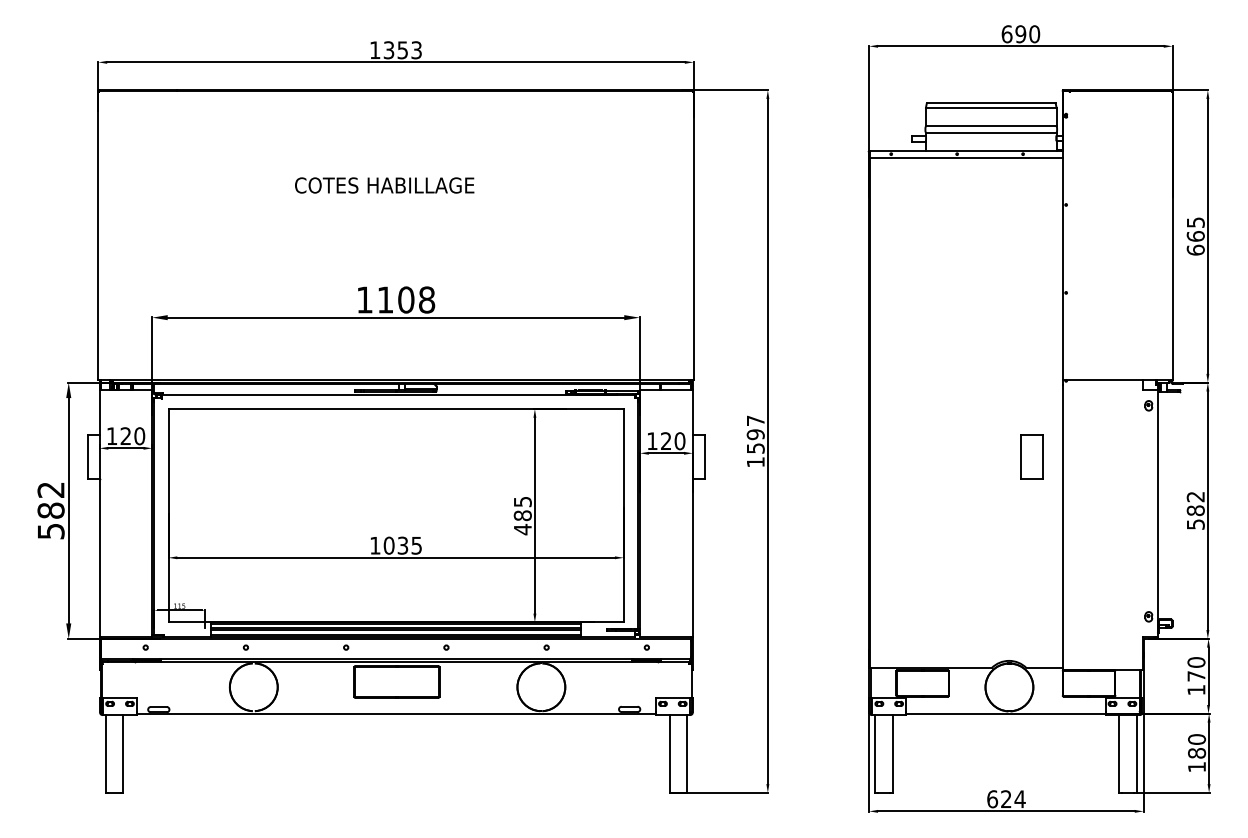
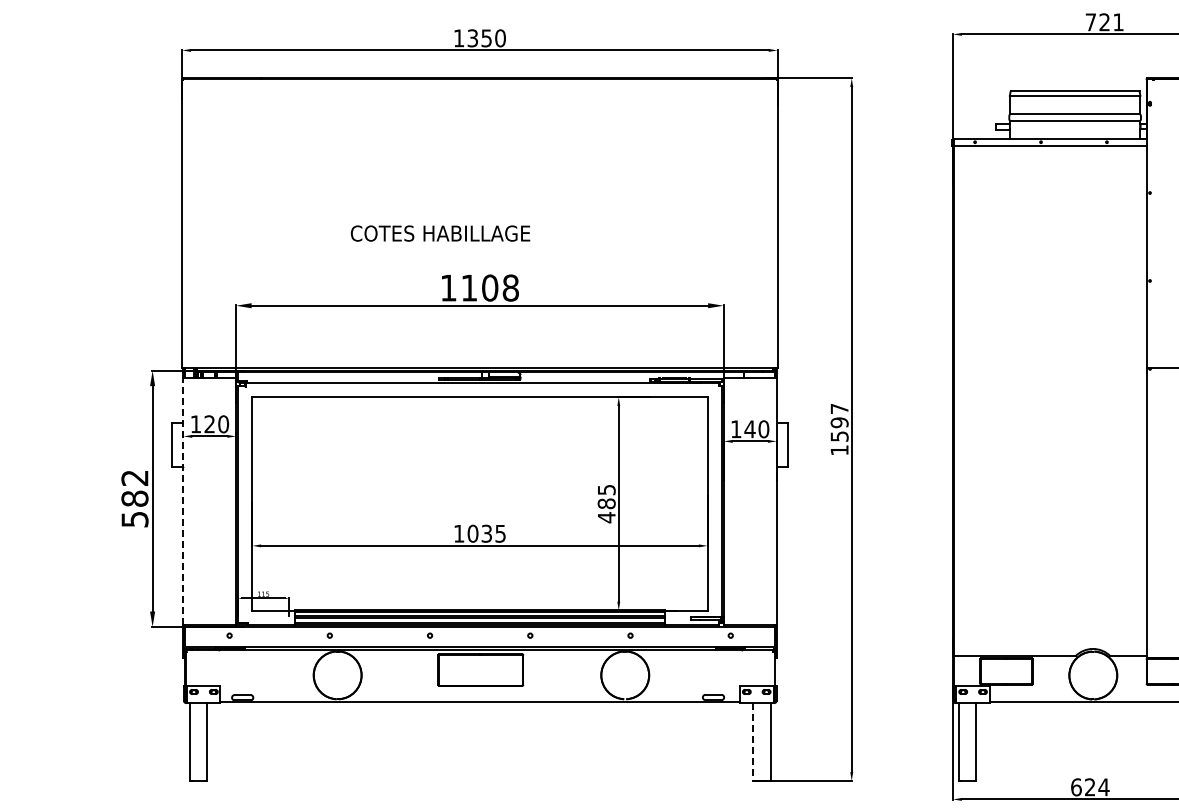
text: (1020, 34) -> (1104, 22), 690 -> 721
text: (416, 50) -> (500, 38), 1353 -> 1350
text: (384, 185) -> (440, 233), moved
text: (665, 440) -> (749, 428), 120 -> 140
part: (1031, 456) -> (1115, 444), removed
line: (99, 513) -> (183, 501), solid -> dashed
line: (669, 754) -> (753, 742), solid -> dashed

